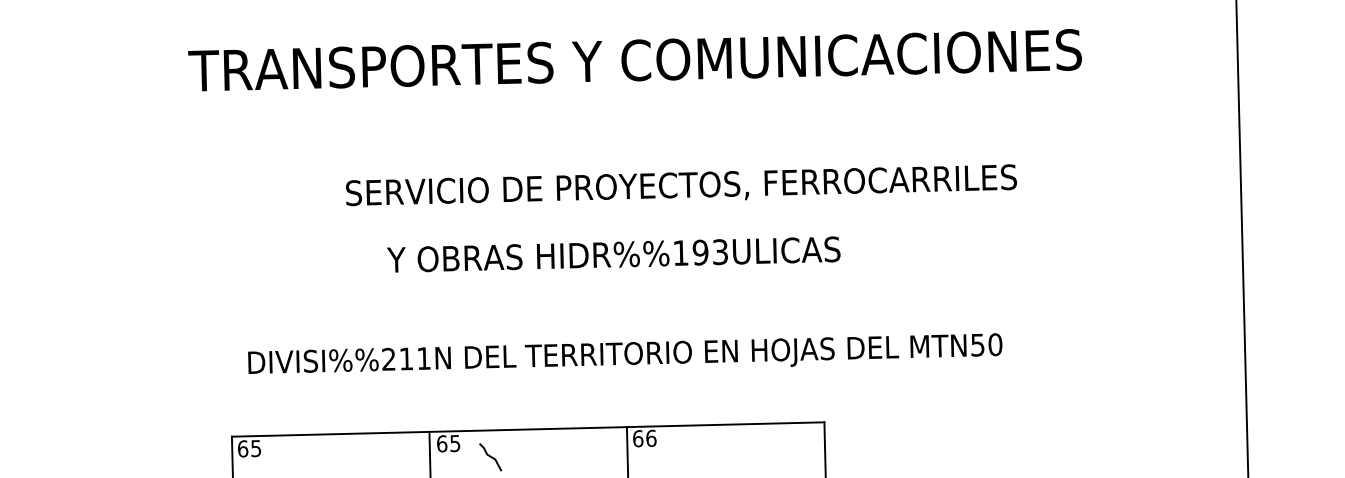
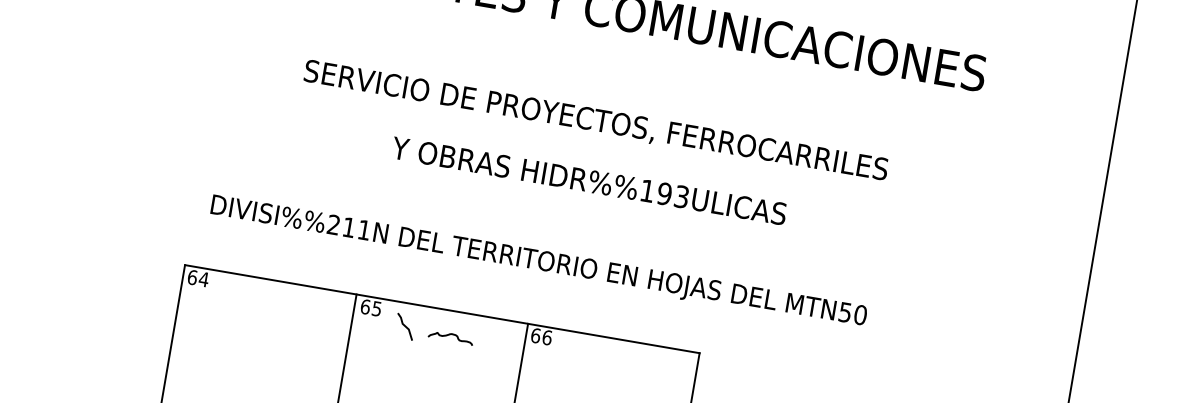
text: (681, 185) -> (596, 120), moved
text: (613, 254) -> (588, 180), moved
text: (255, 448) -> (203, 279), 65 -> 64
curve: (544, 456) -> (451, 335), added

